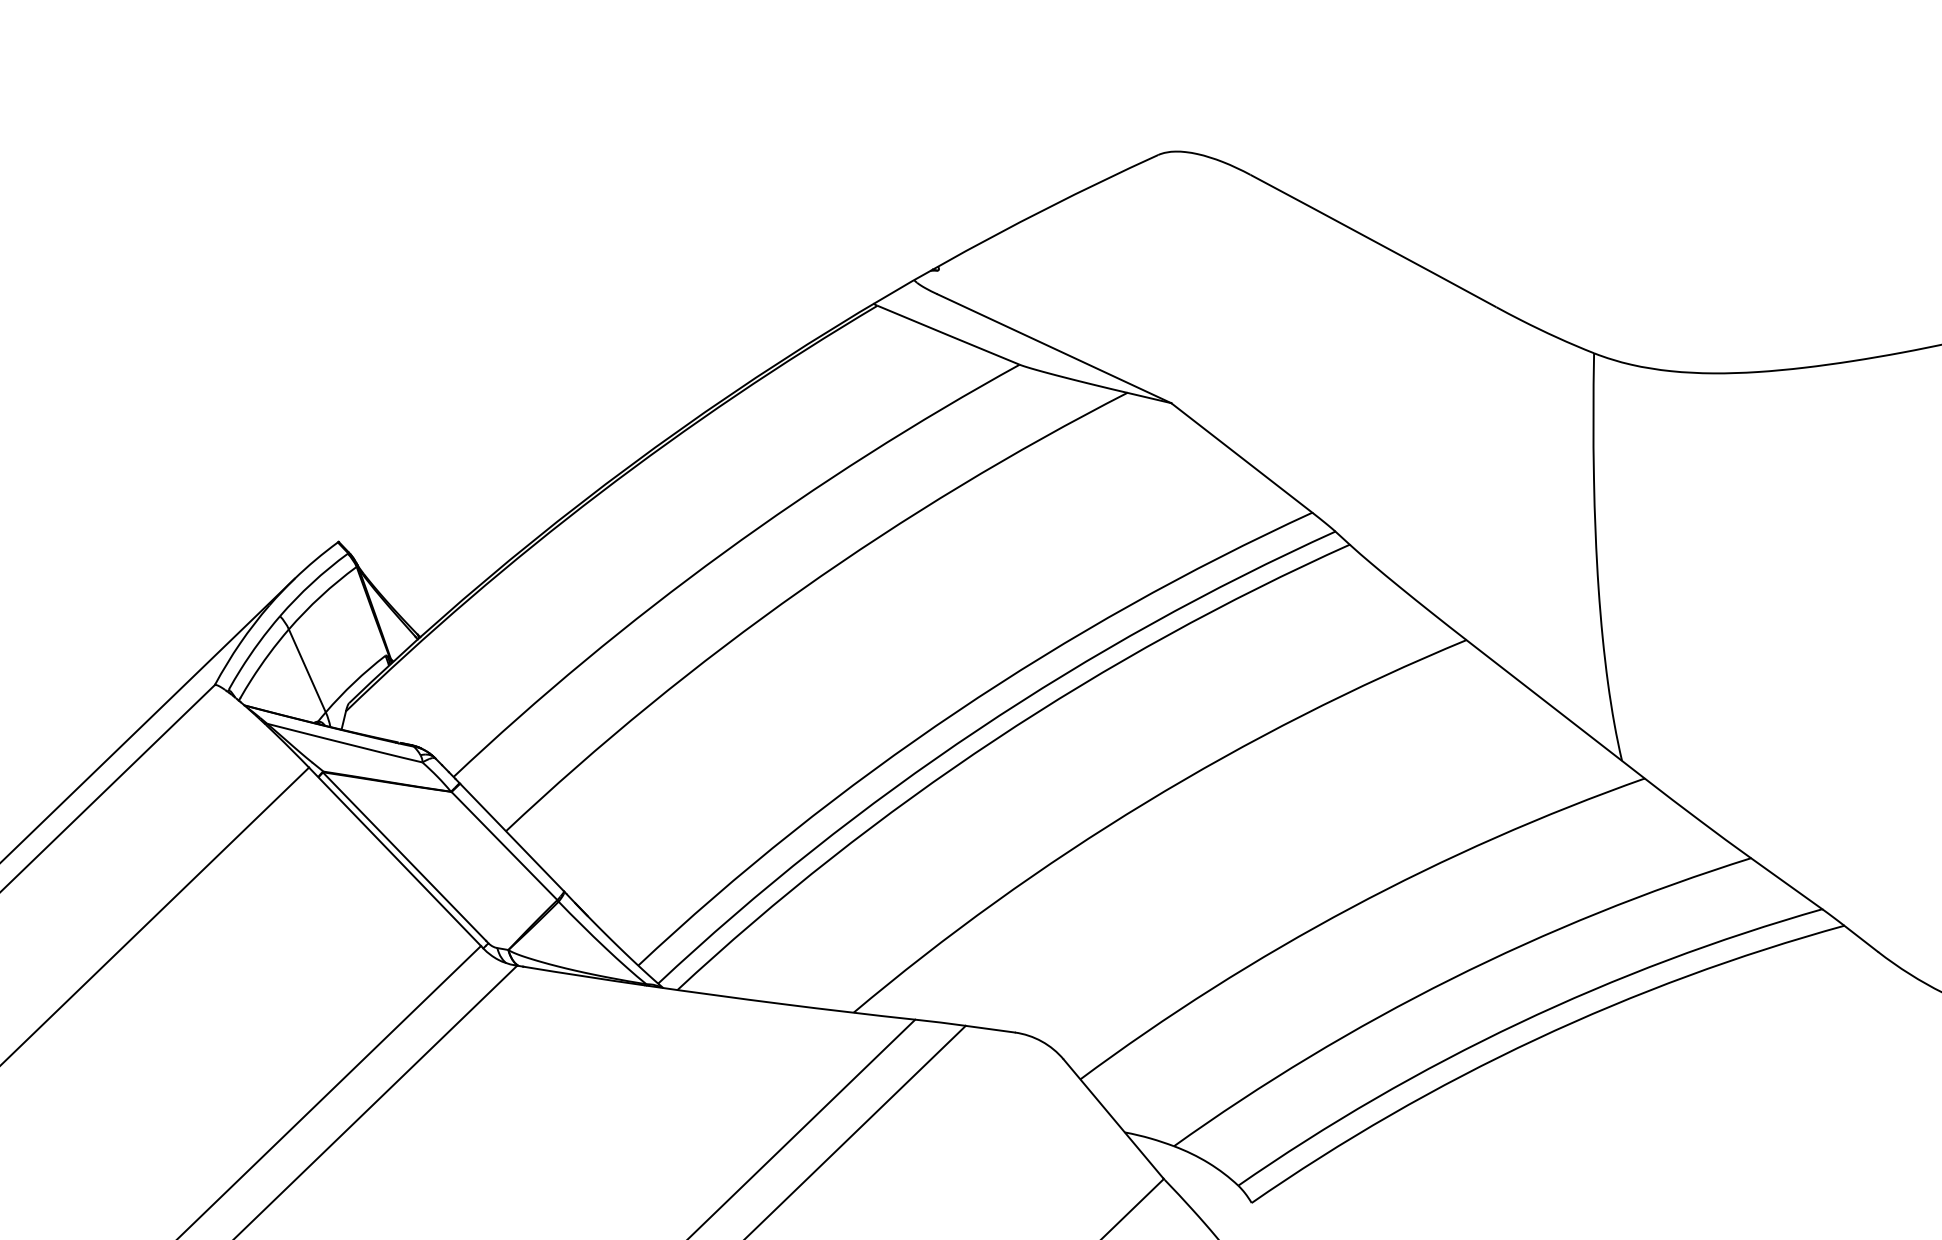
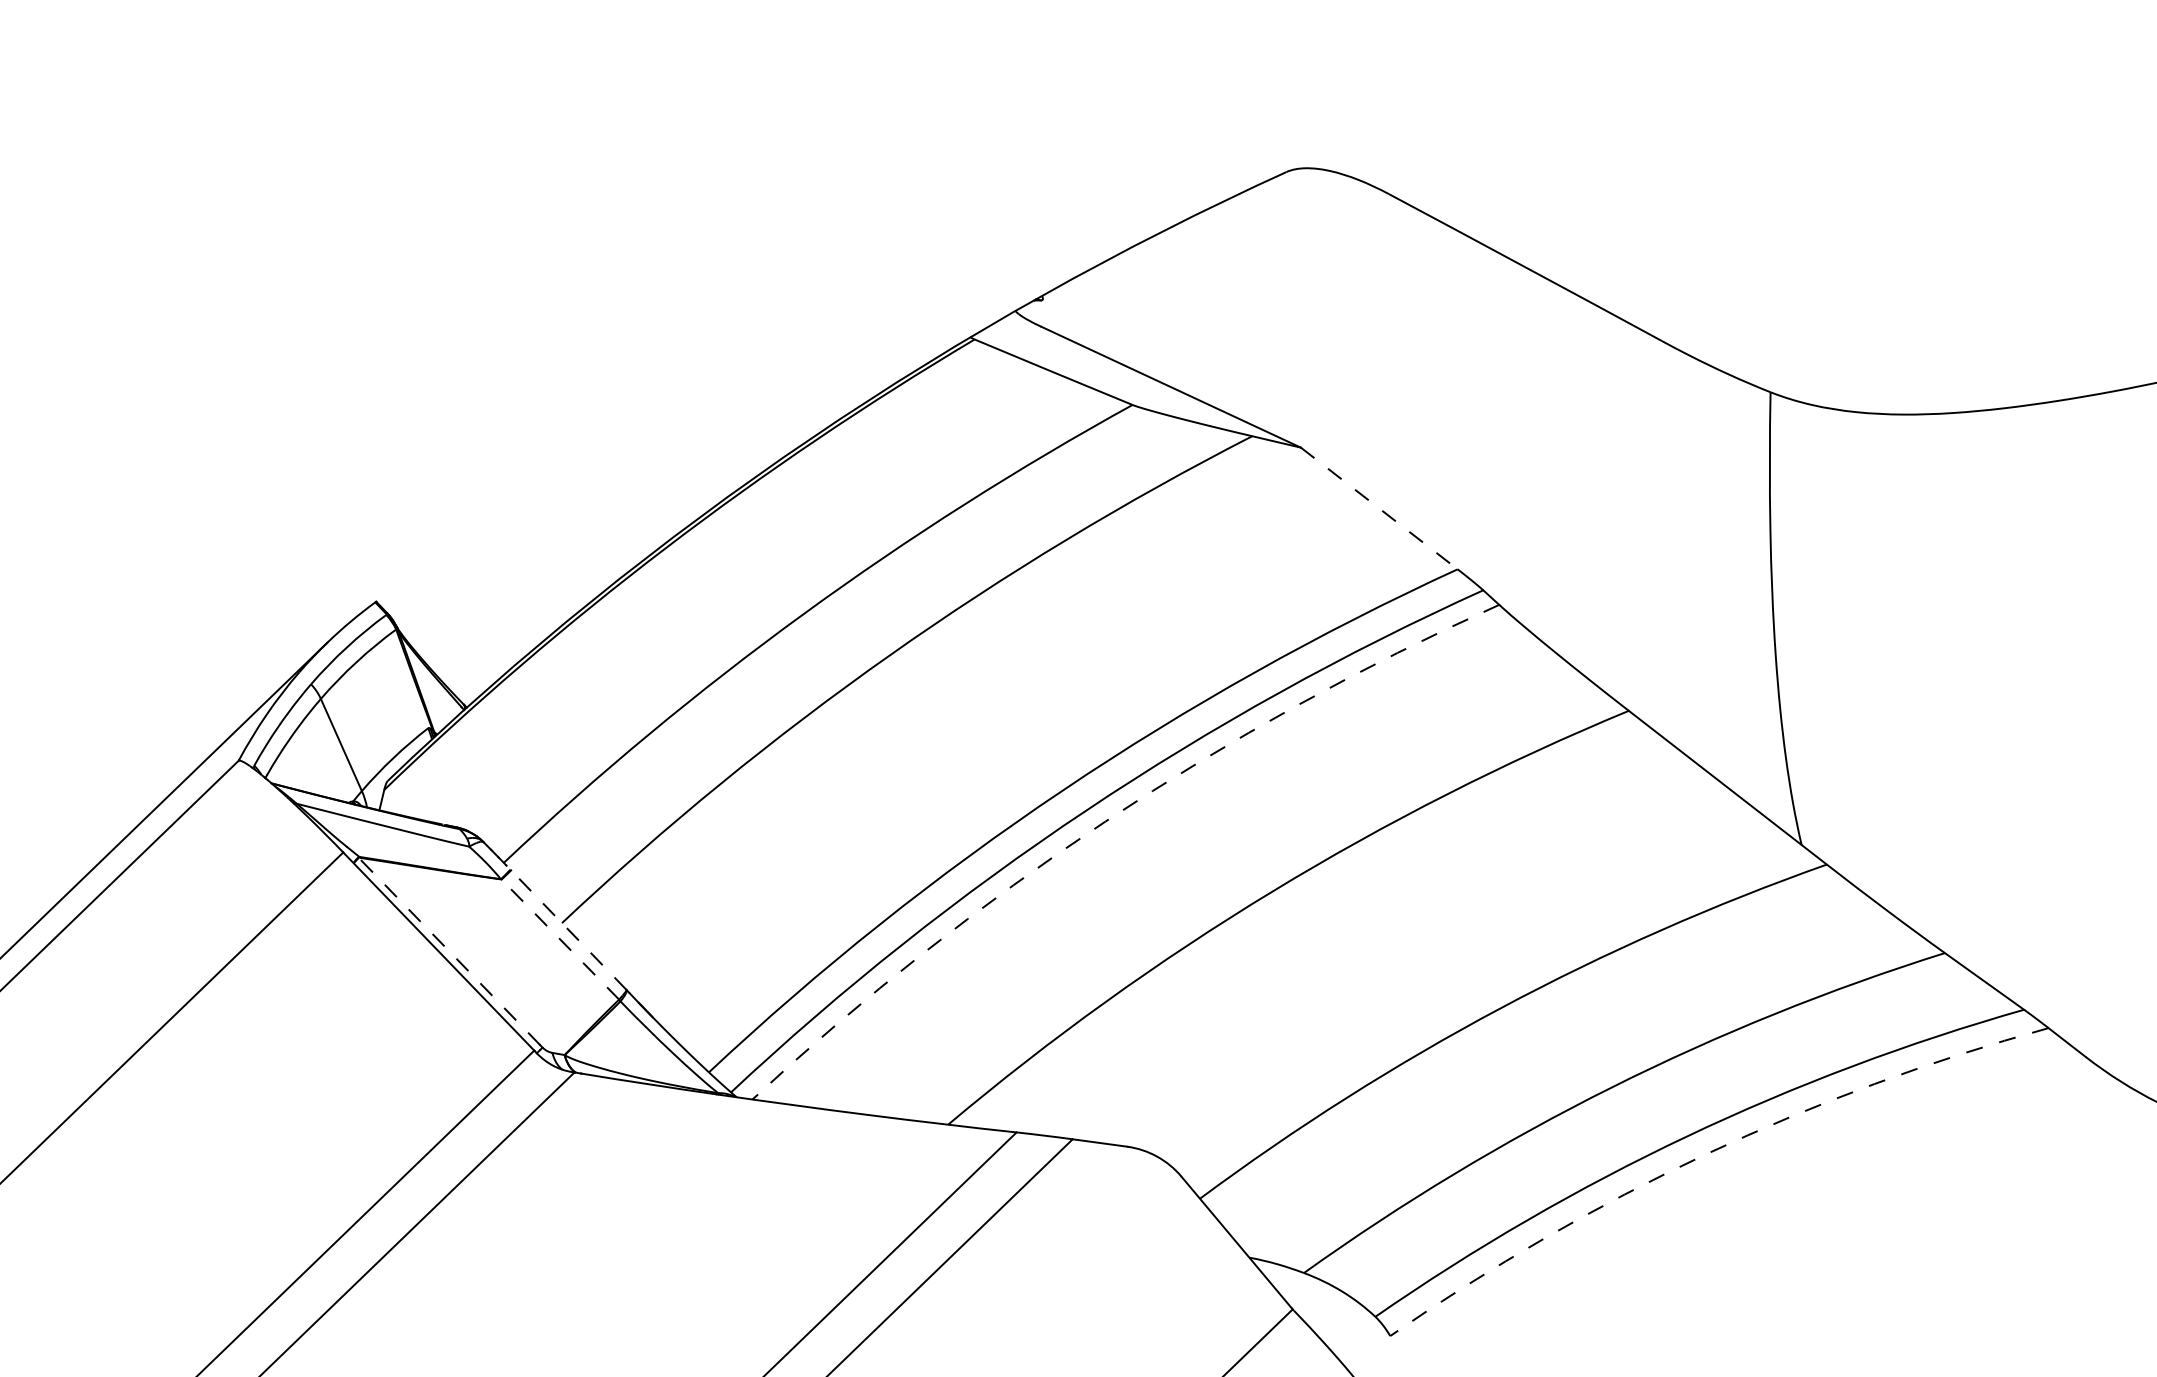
line: (1242, 458) -> (1380, 509), solid -> dashed
arc: (995, 739) -> (1105, 821), solid -> dashed
line: (509, 834) -> (565, 926), solid -> dashed
line: (504, 846) -> (560, 940), solid -> dashed
line: (404, 856) -> (449, 951), solid -> dashed
arc: (1536, 1039) -> (1706, 1154), solid -> dashed

